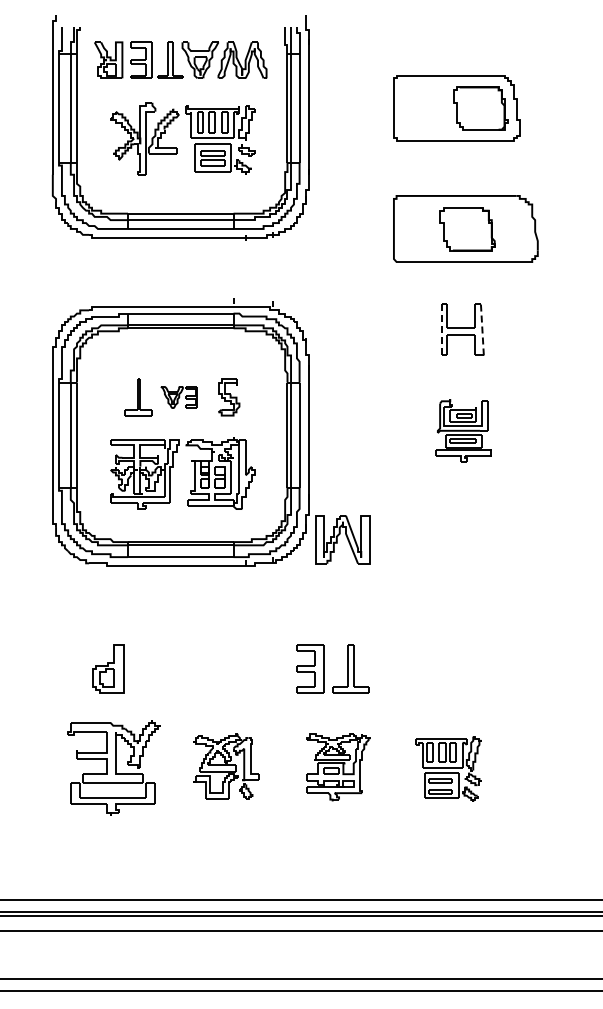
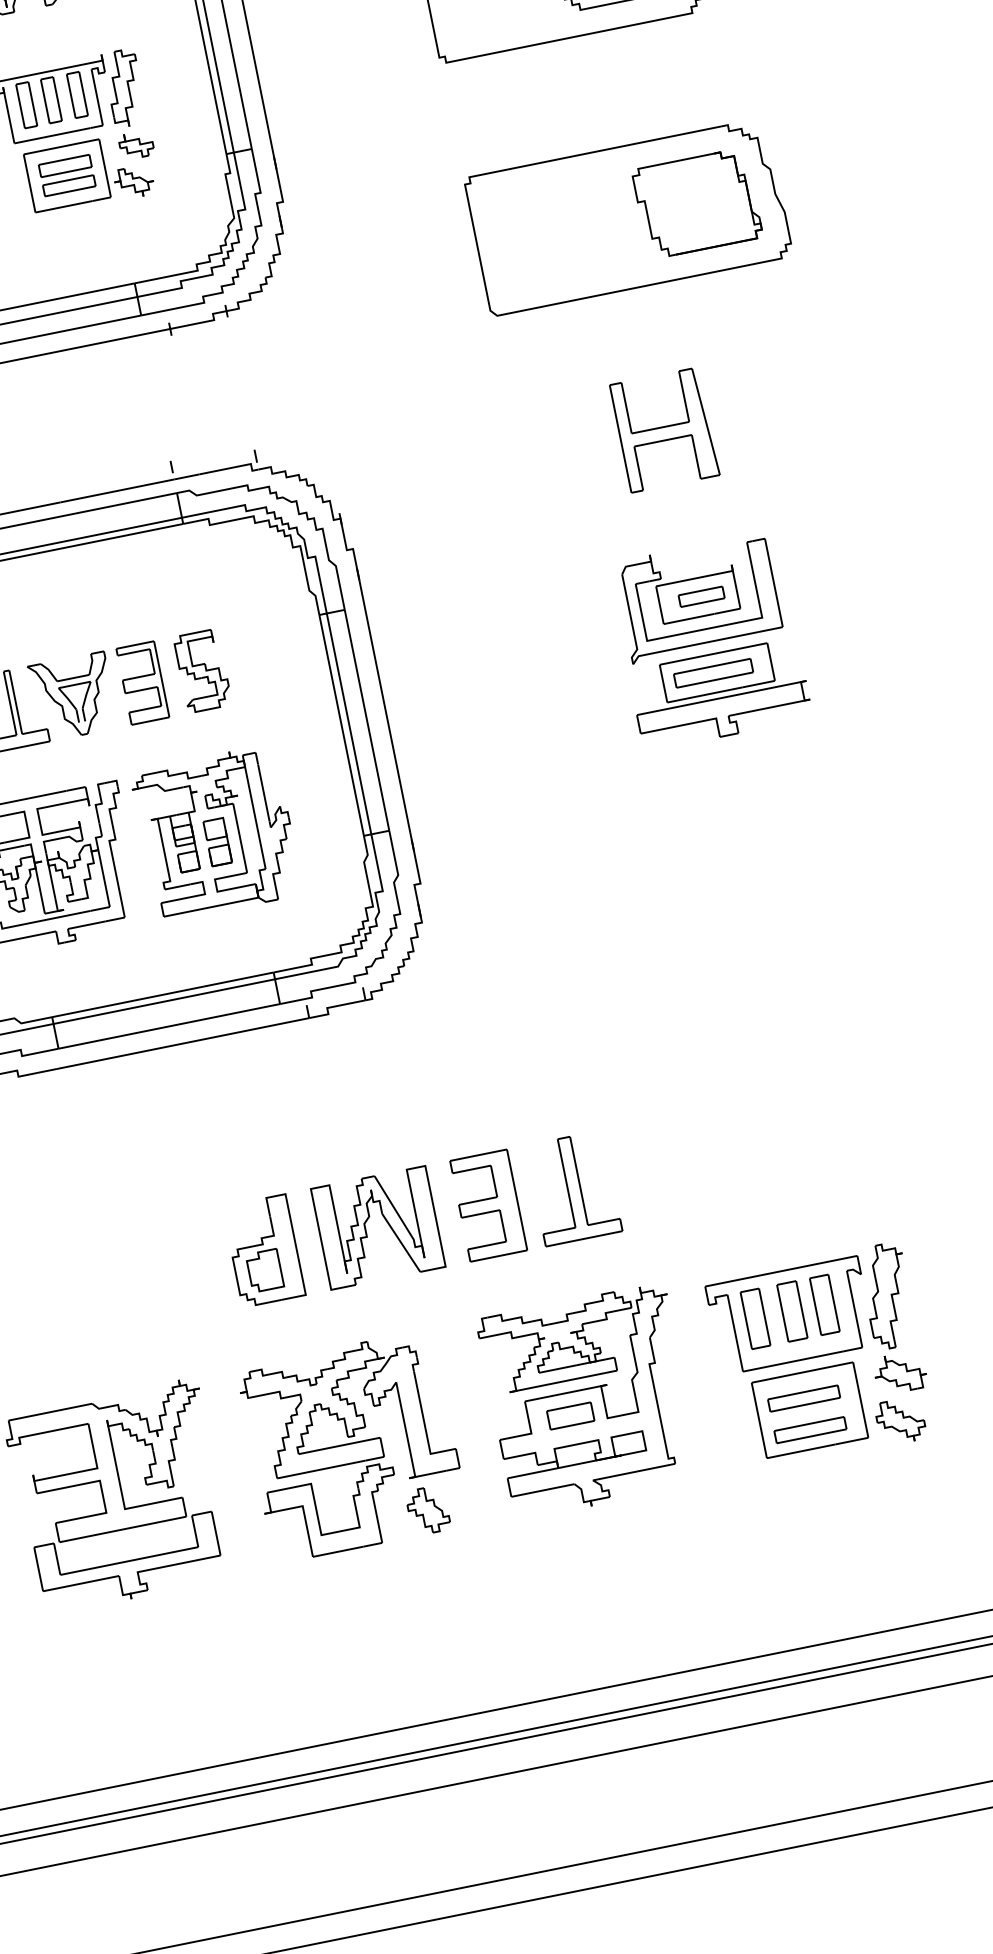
part: (467, 229) -> (697, 204), moved
line: (441, 329) -> (620, 438), dashed -> solid
line: (482, 329) -> (706, 421), dashed -> solid
part: (178, 397) -> (96, 692), size x1.67
part: (463, 430) -> (708, 641), size x1.43
part: (342, 539) -> (377, 1227), moved
part: (108, 668) -> (264, 1250), moved
part: (226, 766) -> (353, 1446), size x1.43
part: (338, 767) -> (589, 1401), size x1.43
part: (448, 768) -> (820, 1356), size x1.43

